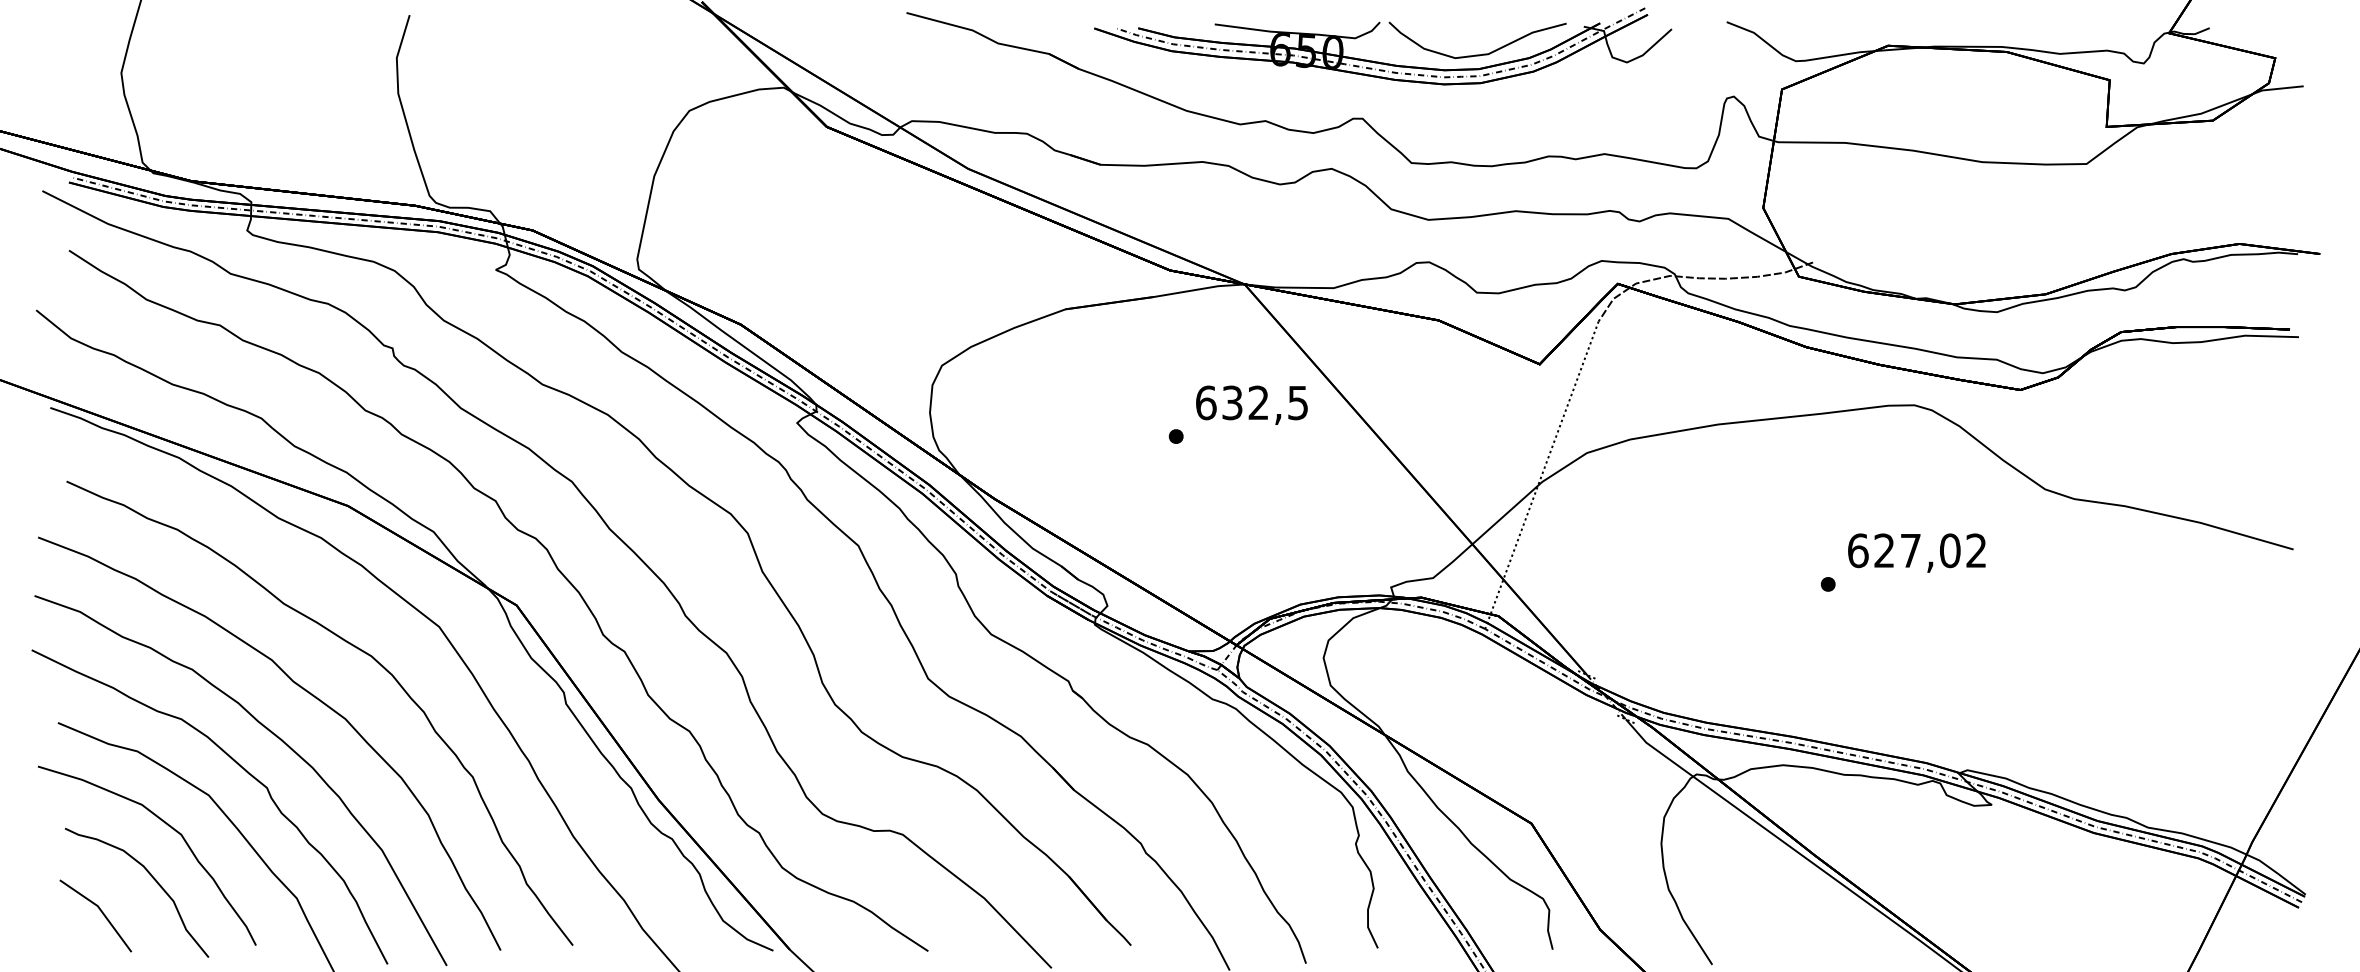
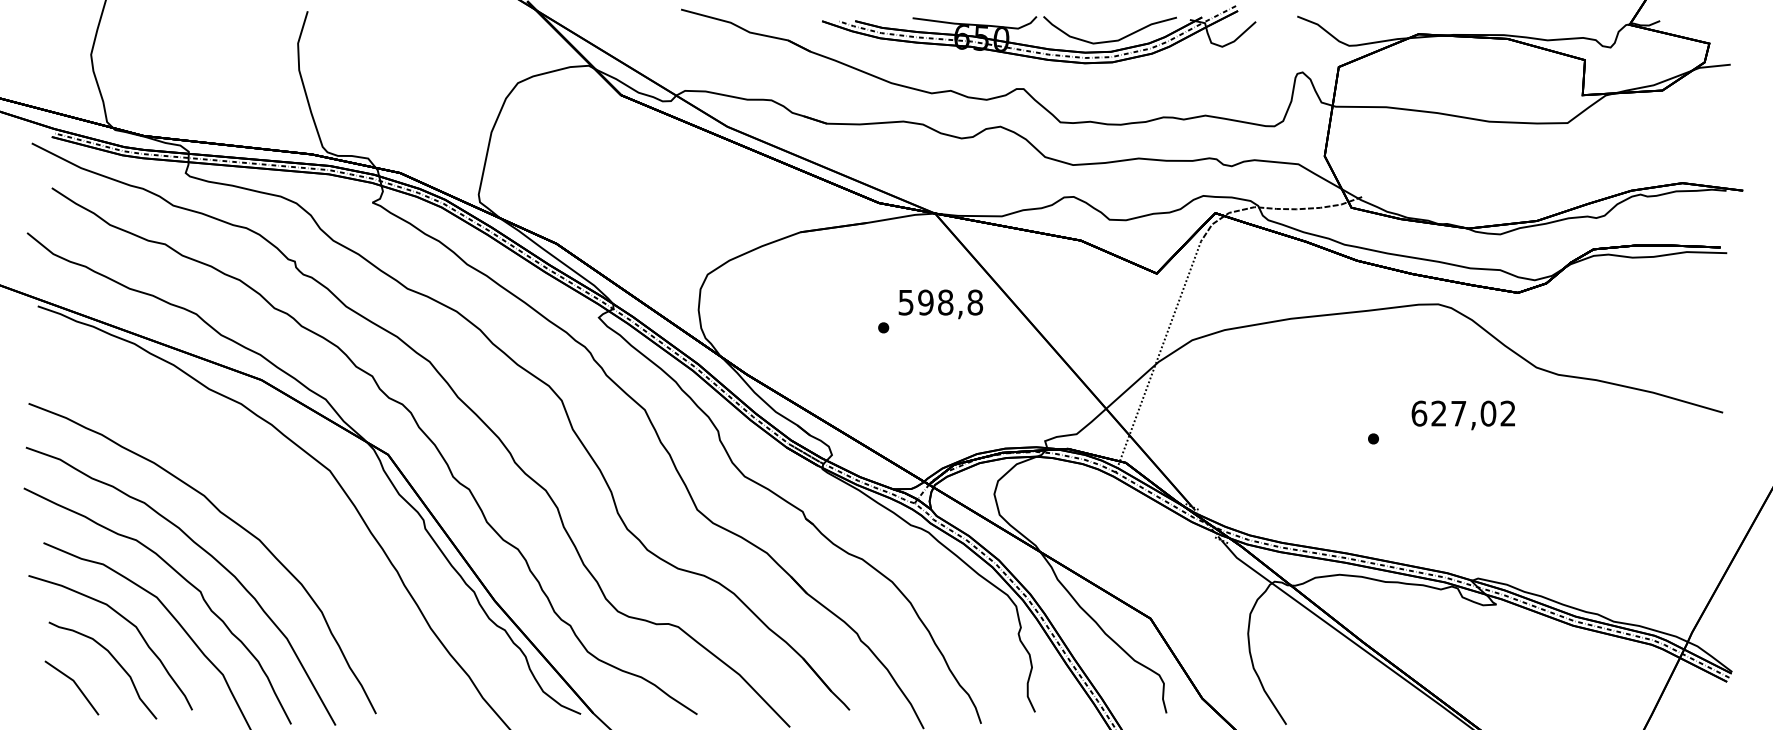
text: (1252, 402) -> (940, 302), 632,5 -> 598,8
text: (1916, 552) -> (1463, 414), moved
curve: (359, 650) -> (270, 488), removed

